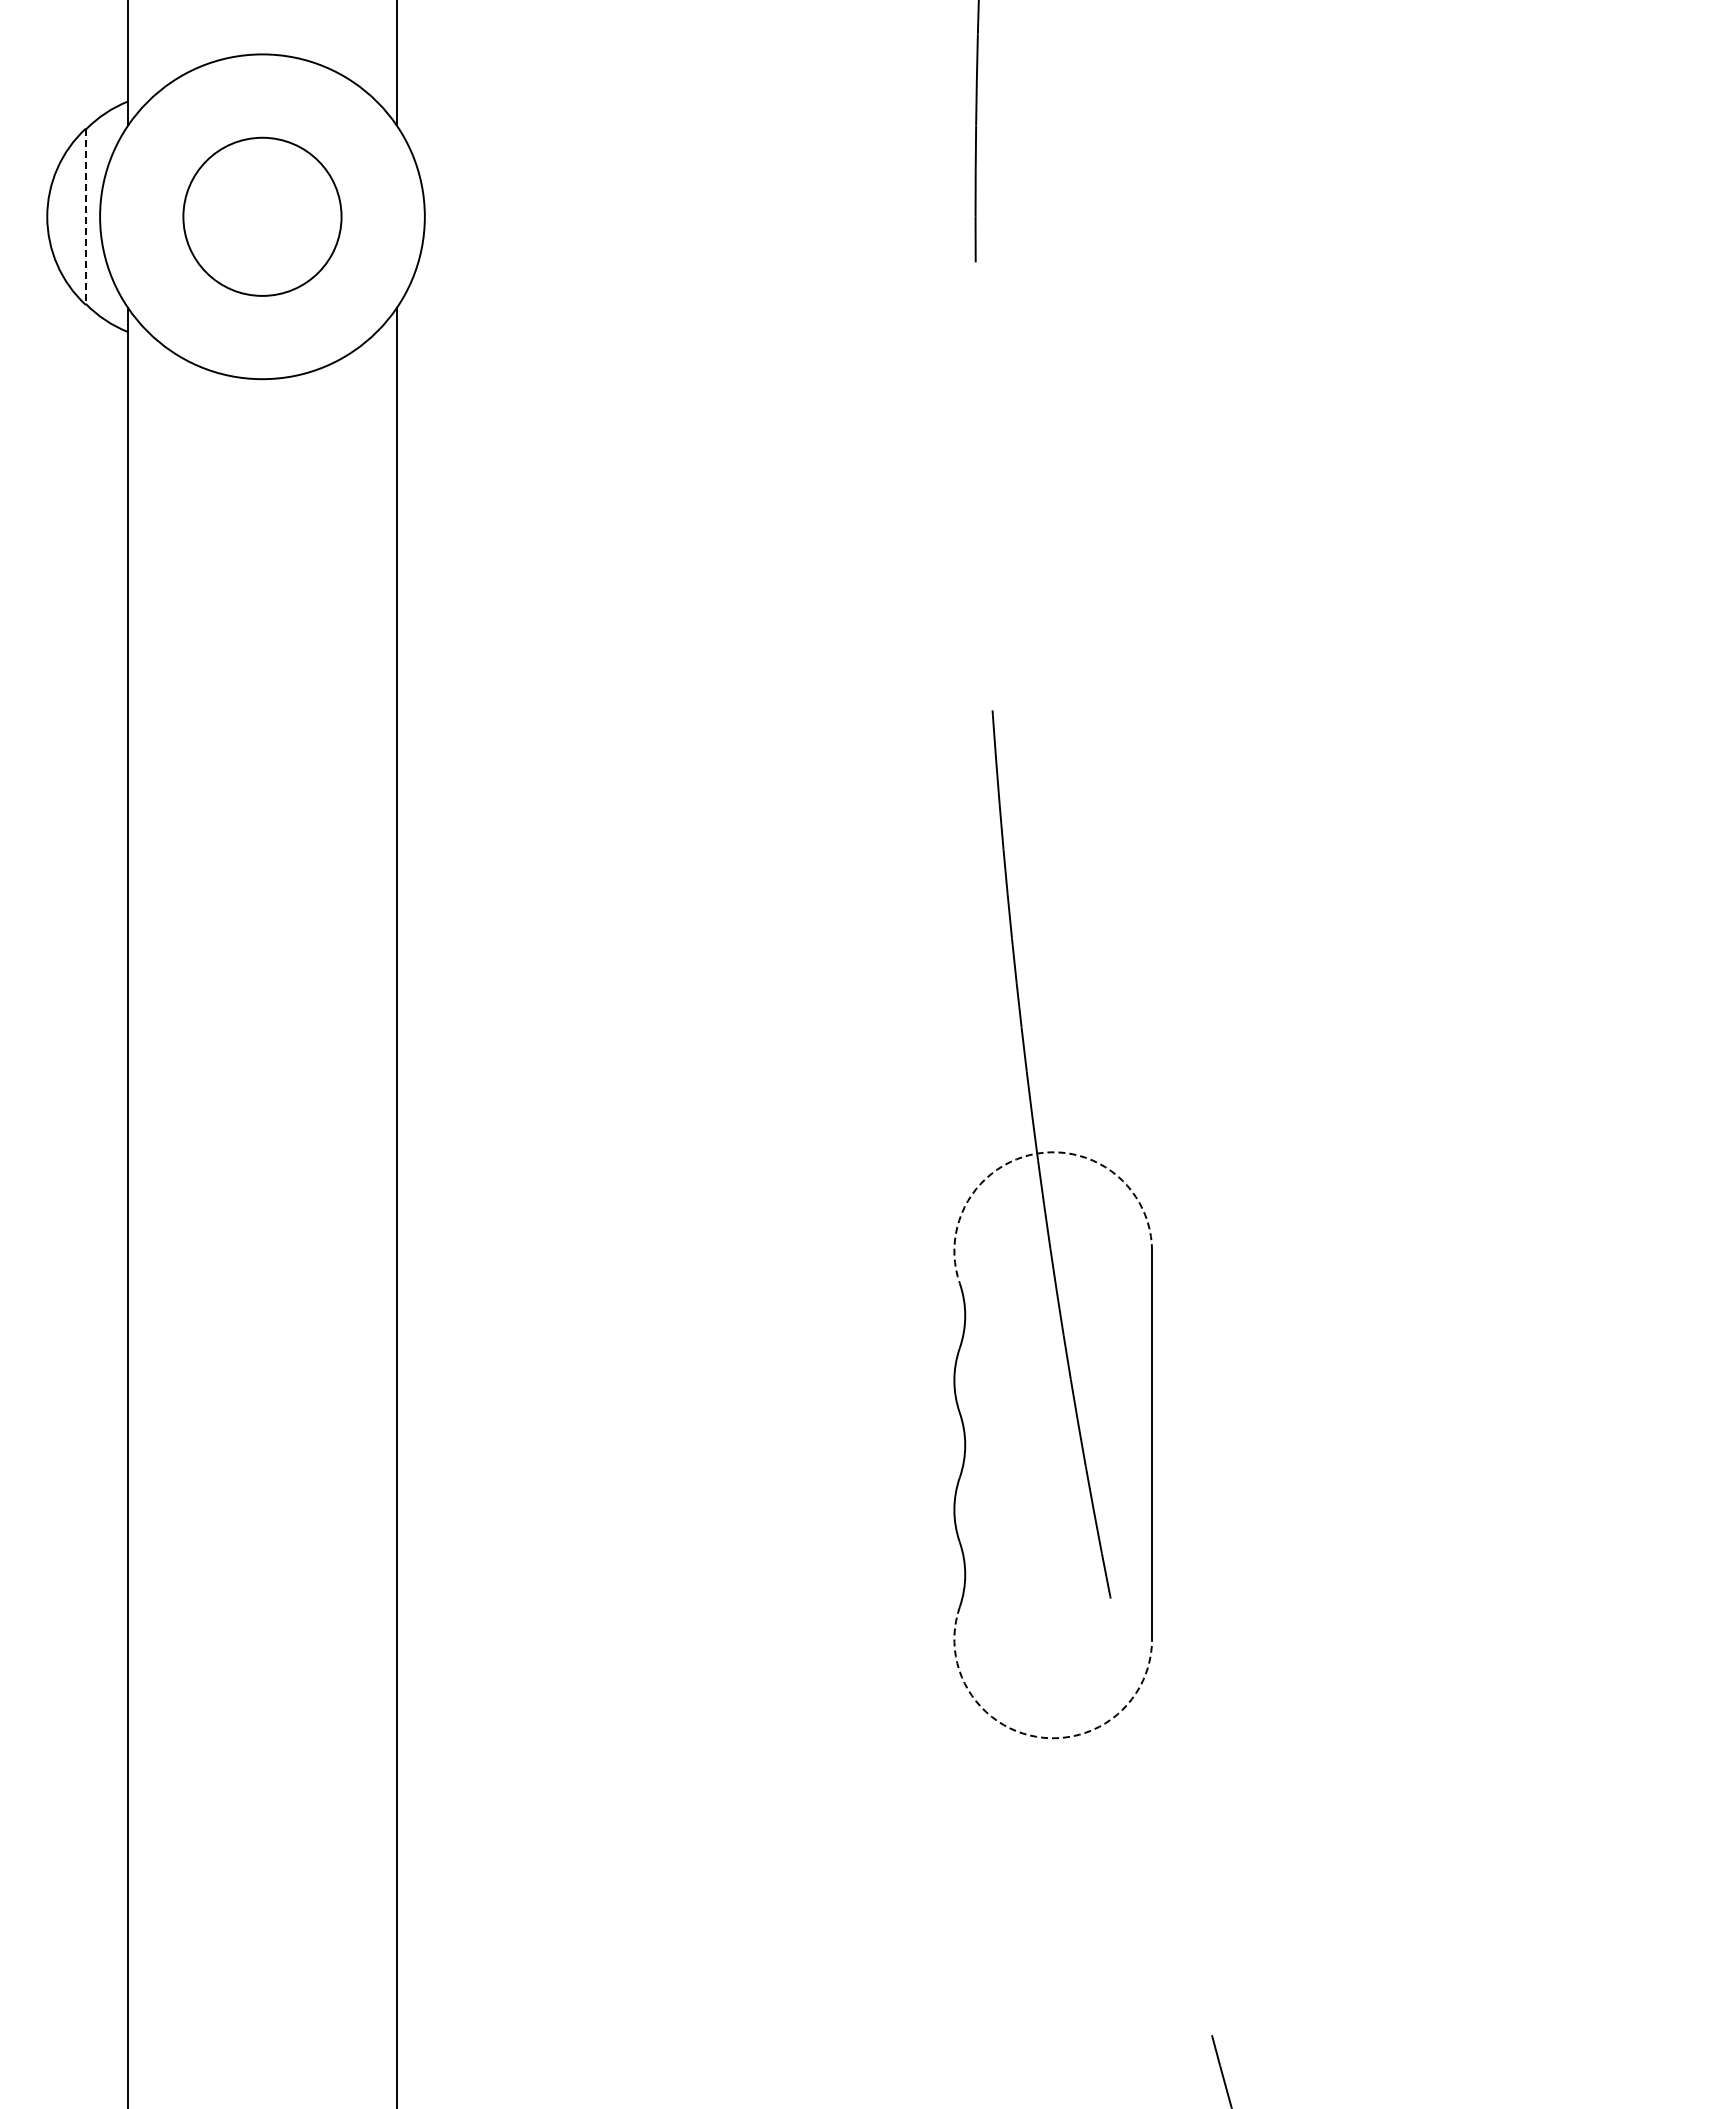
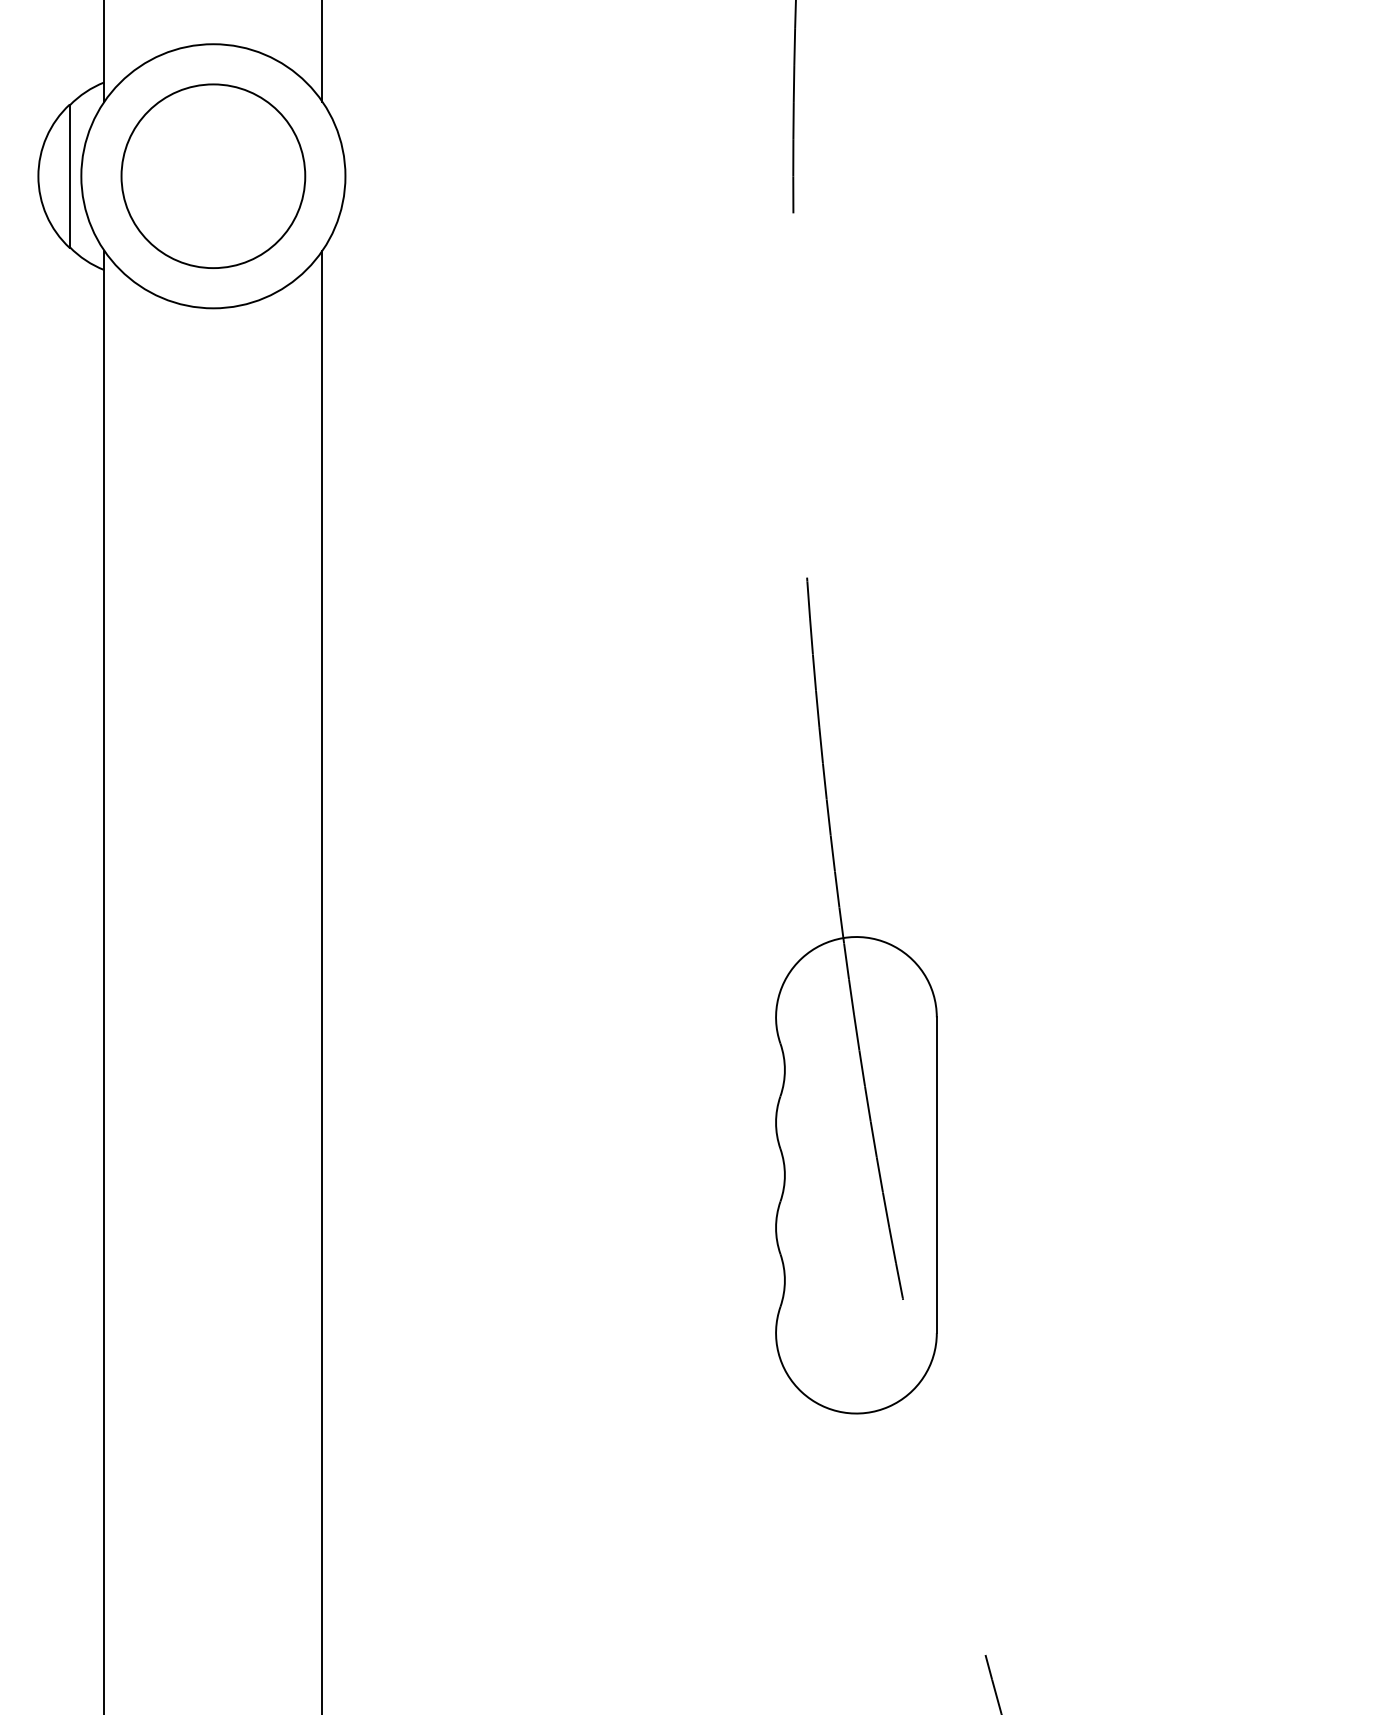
circle: (262, 216) -> (213, 176), size x1.43
line: (85, 217) -> (69, 176), dashed -> solid
arc: (1036, 1153) -> (842, 938), dashed -> solid
arc: (1036, 1736) -> (842, 1412), dashed -> solid

